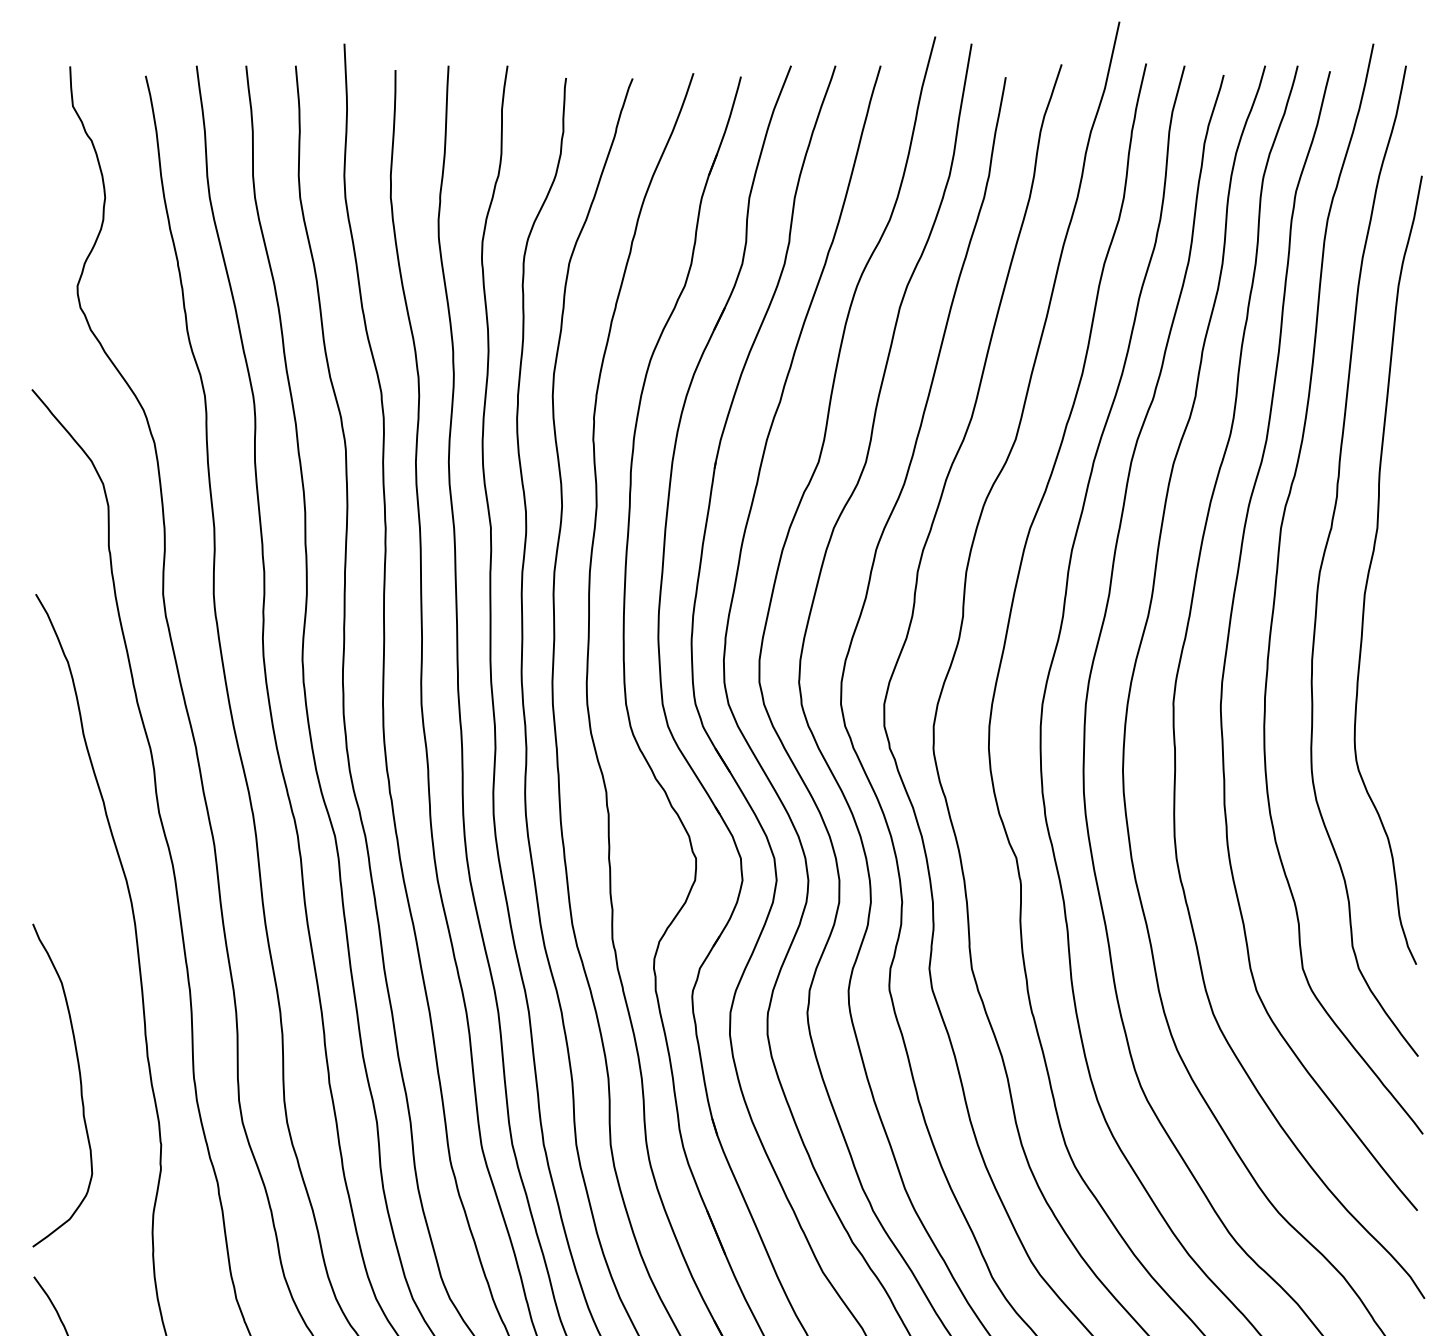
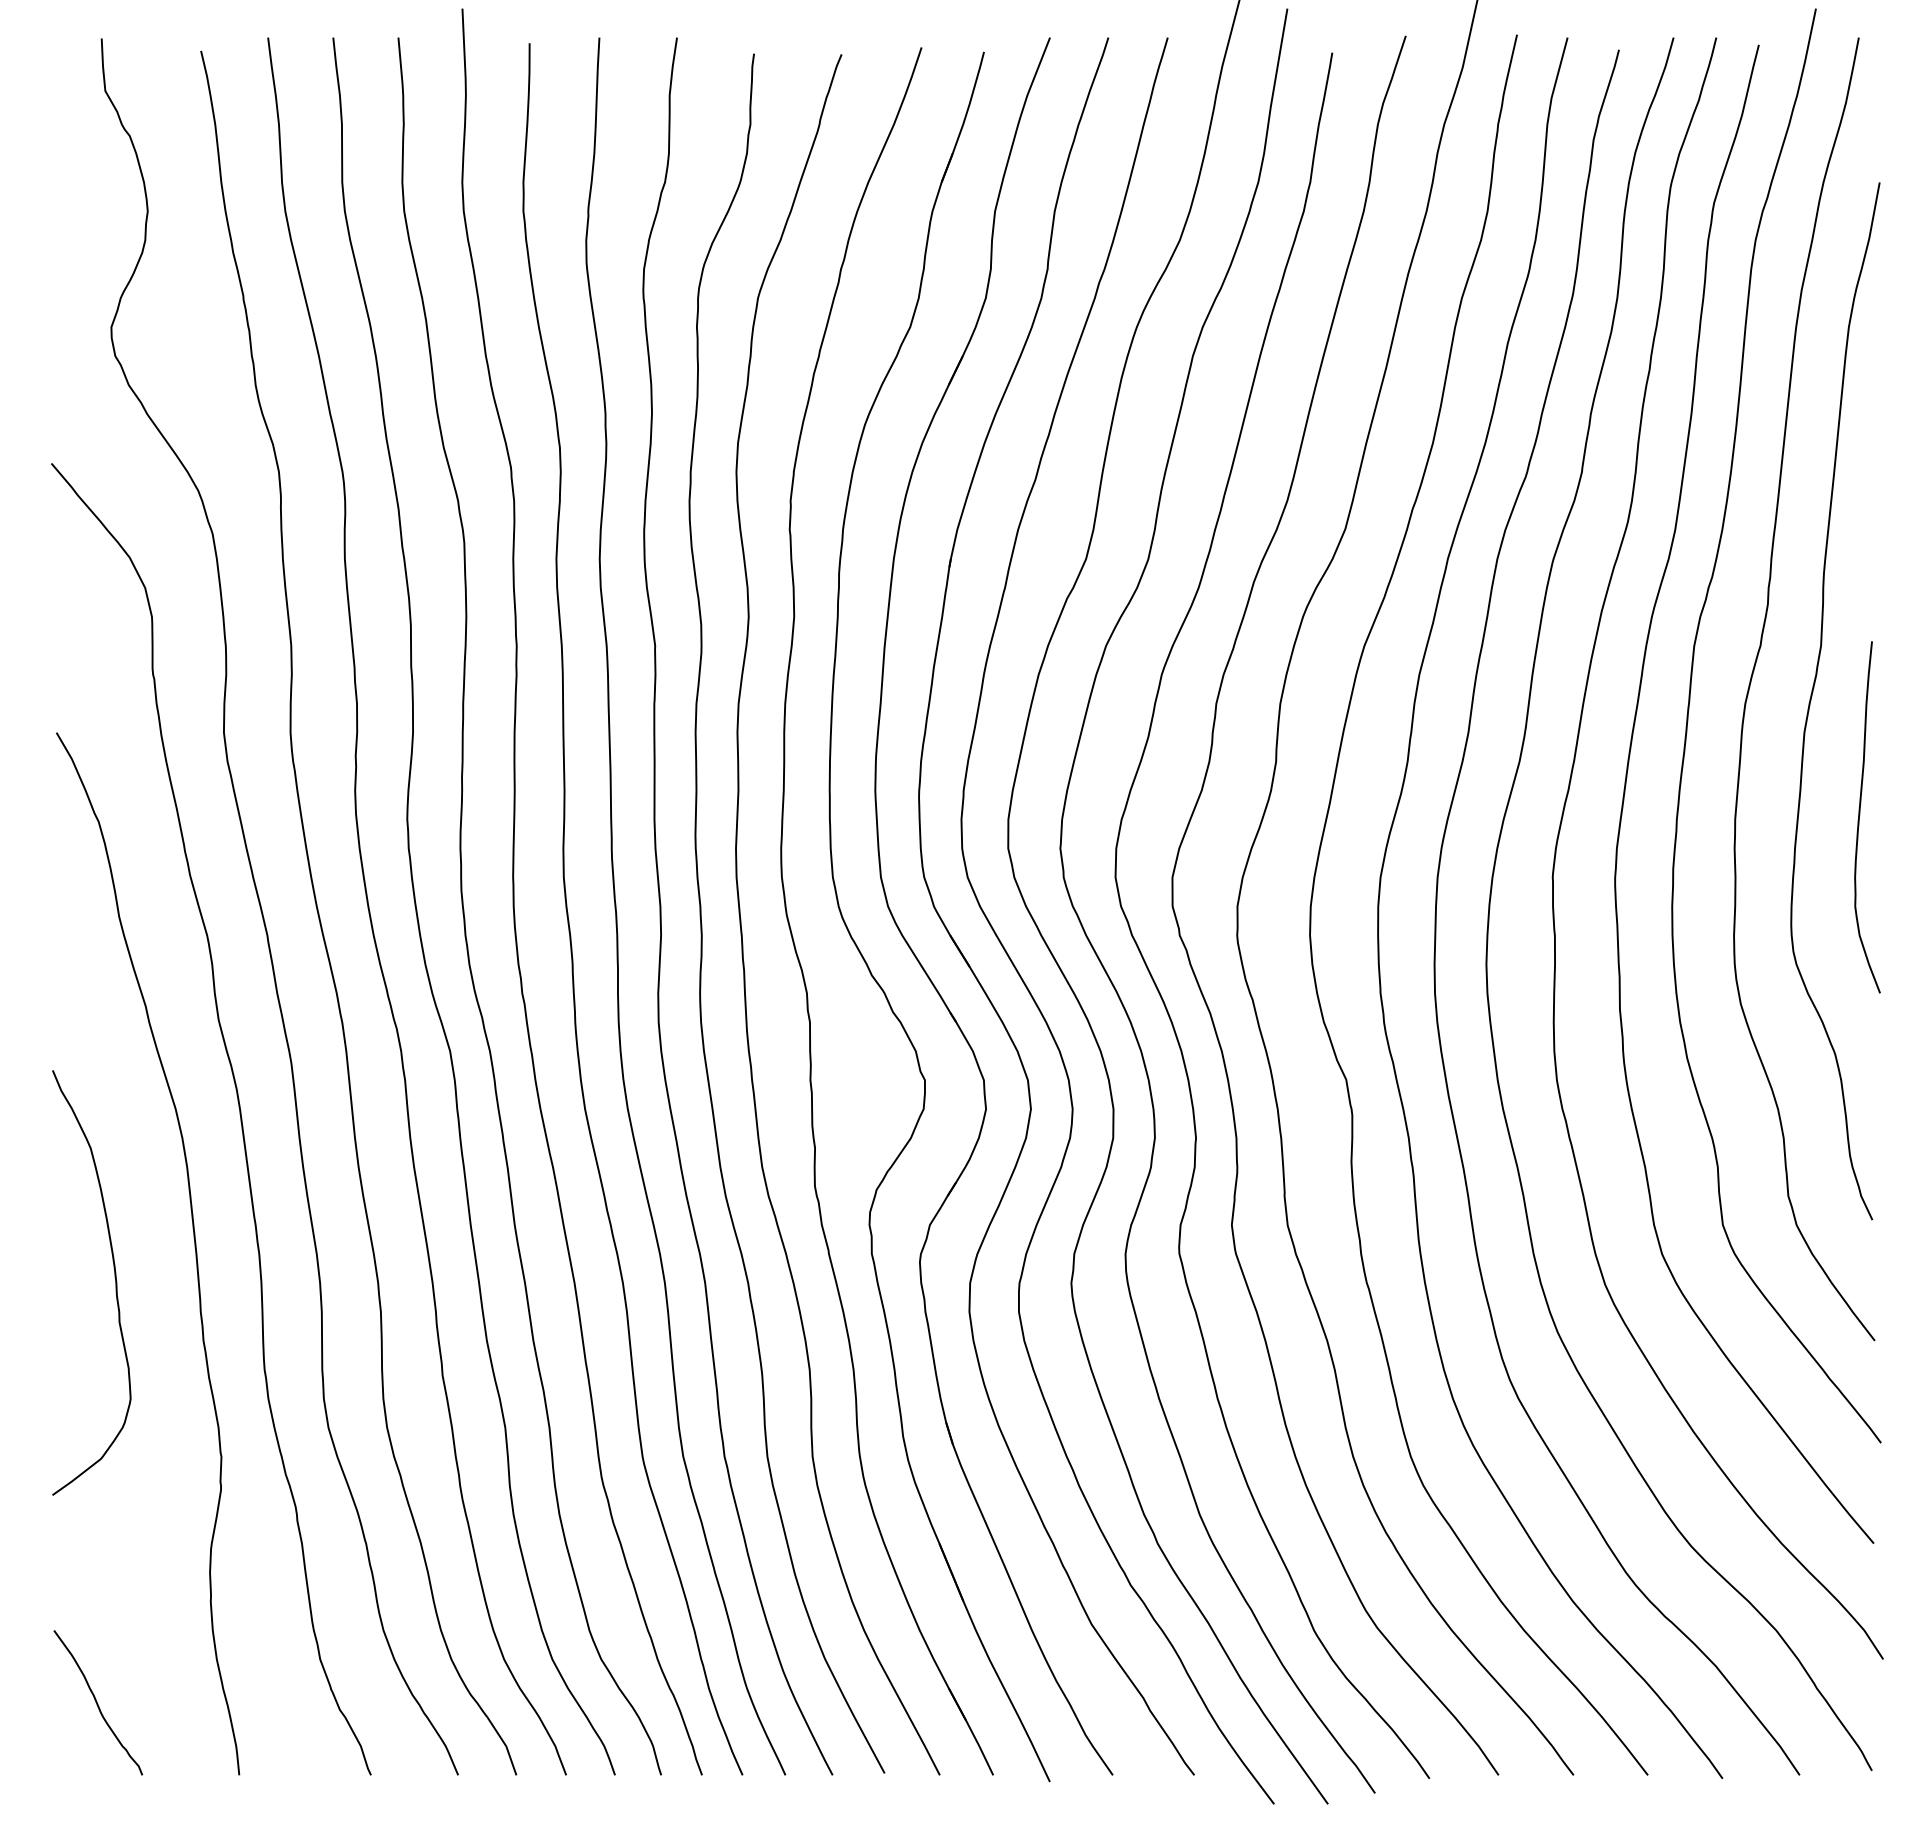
curve: (1407, 657) -> (1860, 815), added
curve: (79, 1081) -> (114, 1277), moved

